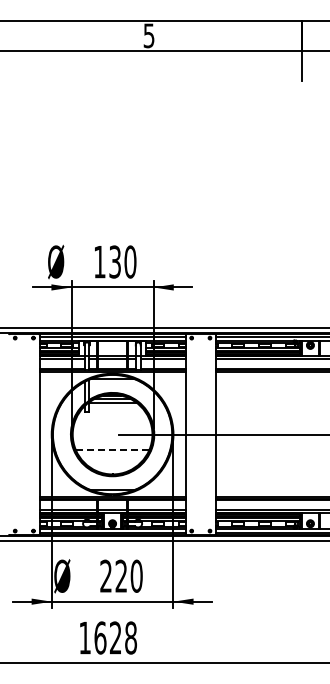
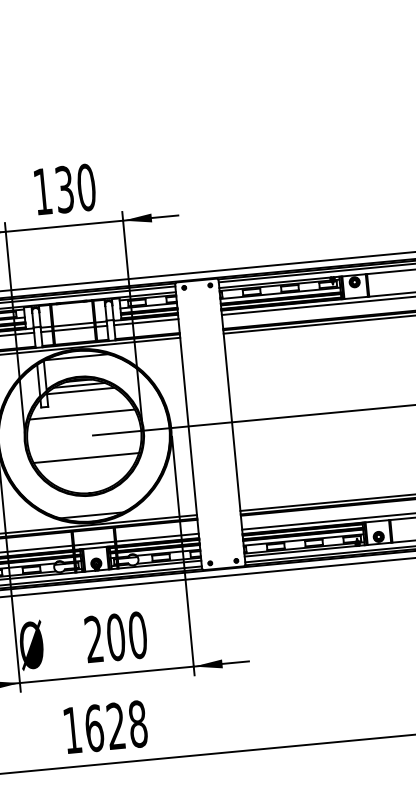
line: (112, 419) -> (82, 414), added
line: (112, 449) -> (86, 457), dashed -> solid
text: (121, 575) -> (116, 636), 220 -> 200

